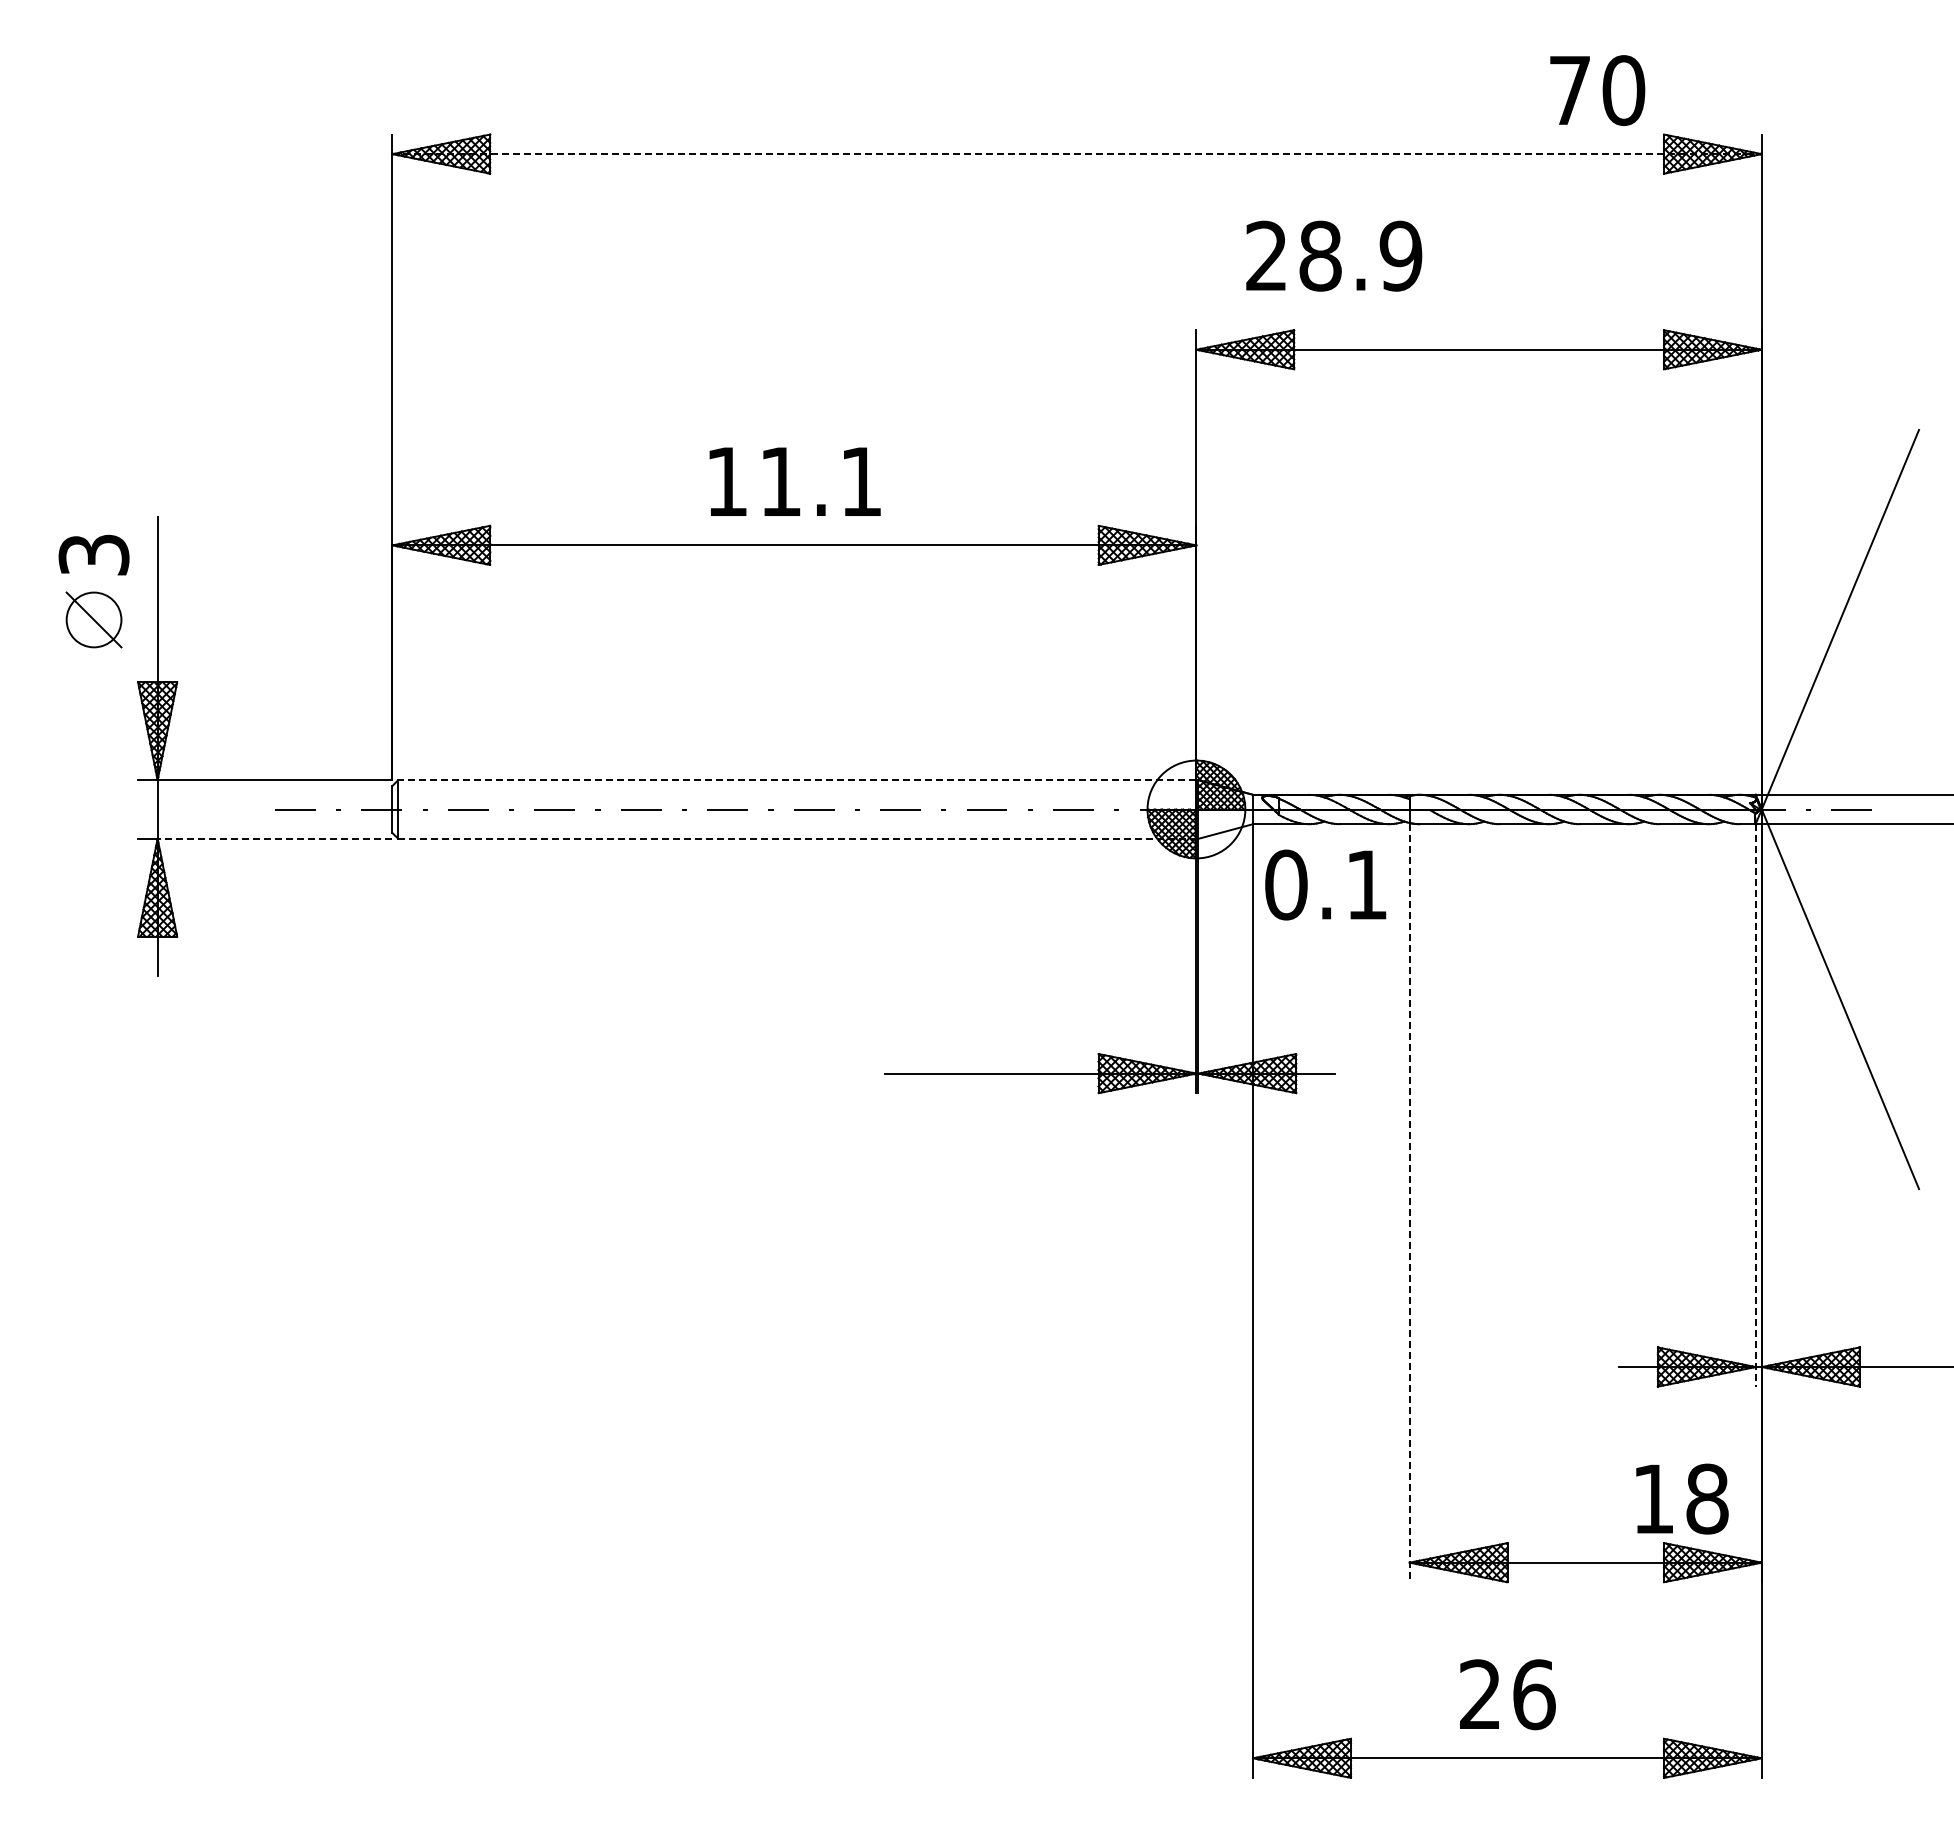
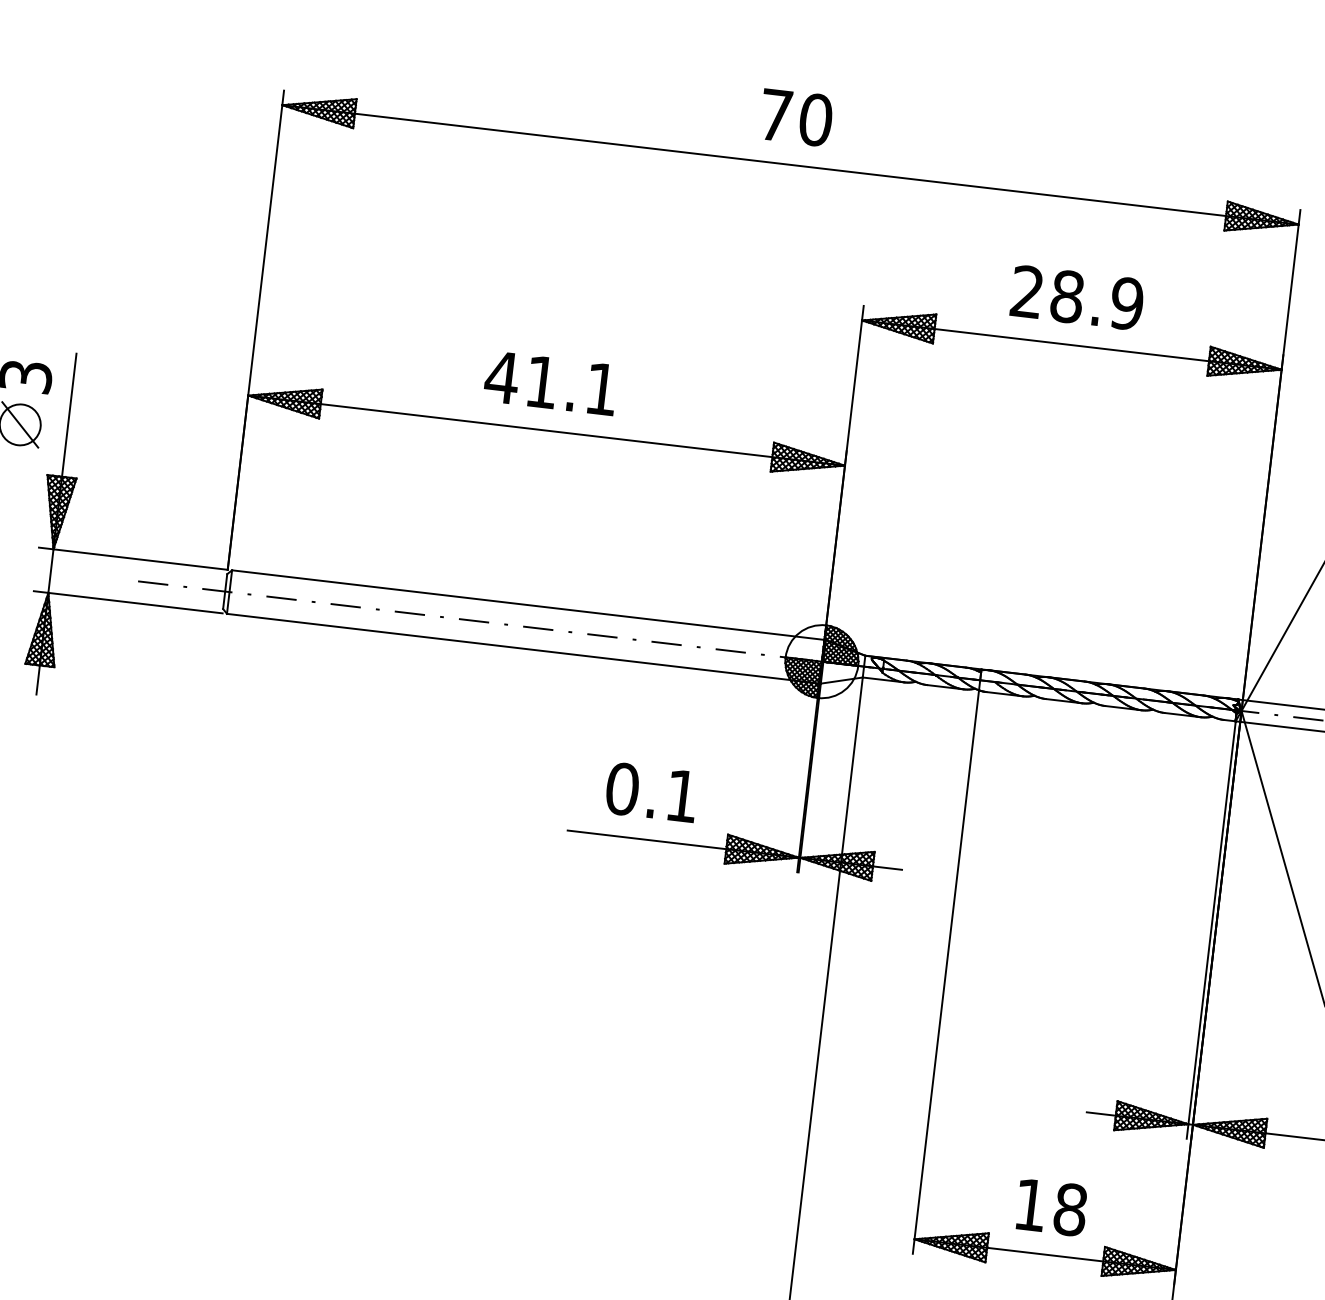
text: (1597, 90) -> (796, 117), moved
line: (1077, 154) -> (790, 165), dashed -> solid
text: (1334, 255) -> (1077, 297), moved
text: (726, 481) -> (501, 377), 11.1 -> 41.1
line: (796, 780) -> (527, 605), dashed -> solid
line: (274, 838) -> (135, 602), dashed -> solid
line: (797, 838) -> (523, 648), dashed -> solid
text: (1325, 884) -> (651, 792), moved
line: (1755, 1105) -> (1211, 930), dashed -> solid
line: (1409, 1203) -> (945, 972), dashed -> solid
text: (1682, 1498) -> (1052, 1207), moved

